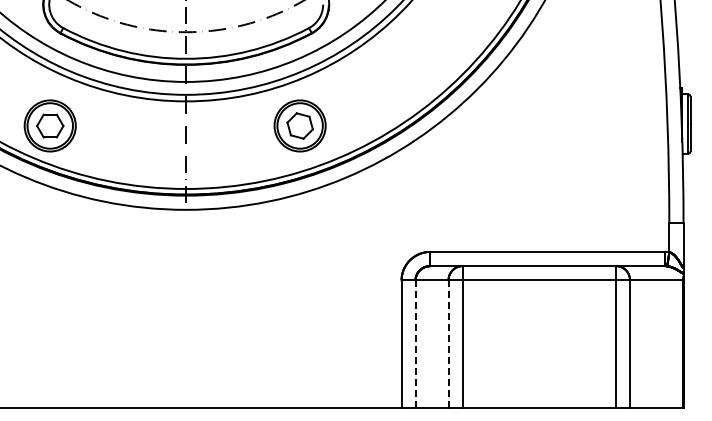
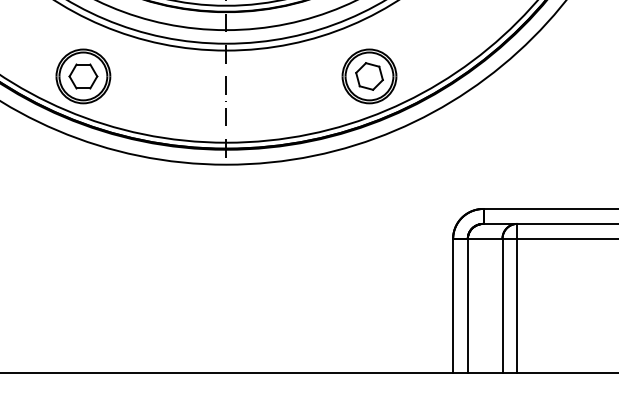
part: (299, 125) -> (368, 75), moved
line: (415, 344) -> (467, 306), dashed -> solid
line: (448, 344) -> (502, 306), dashed -> solid

